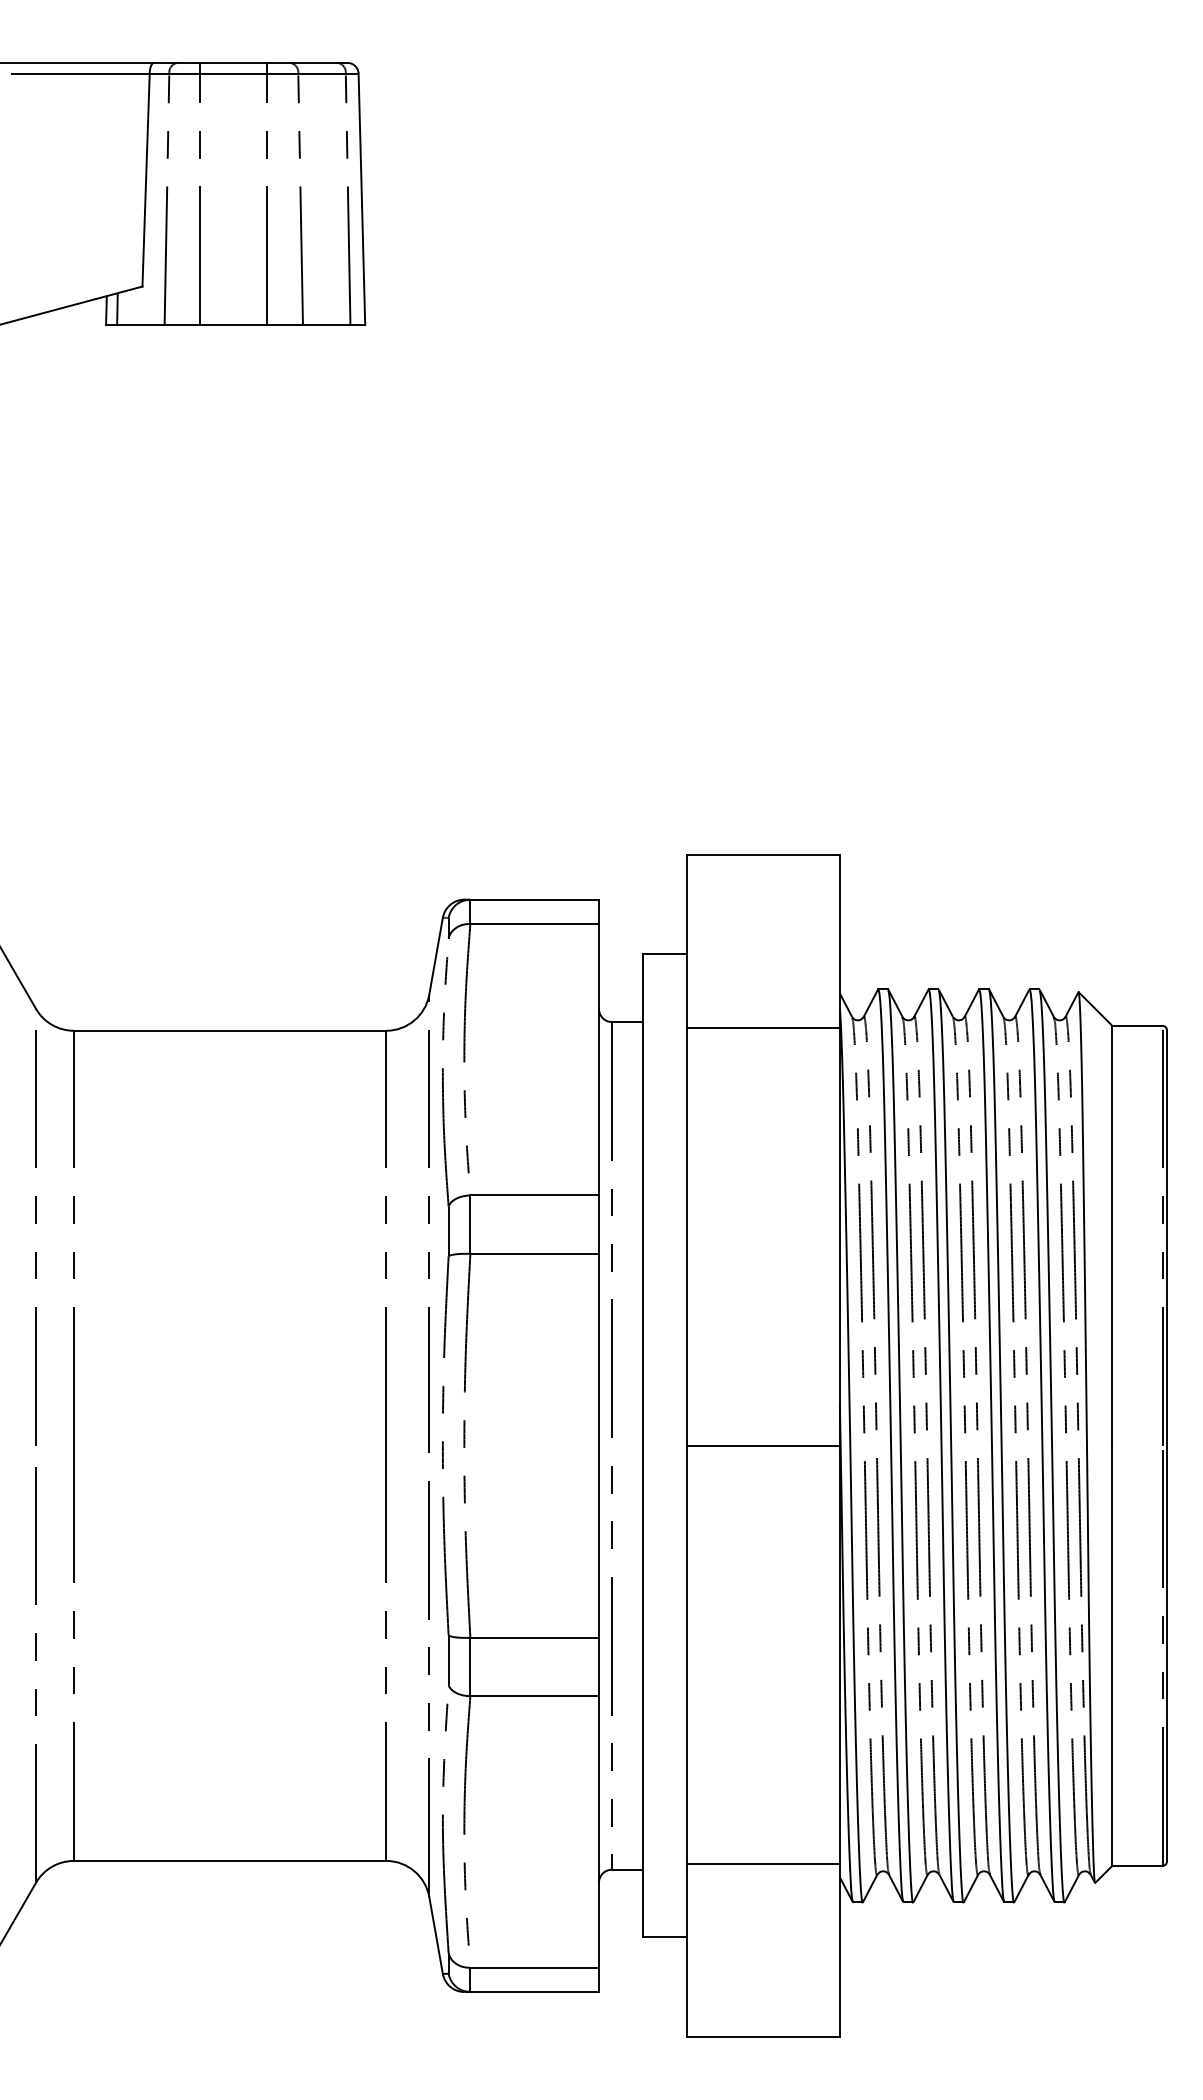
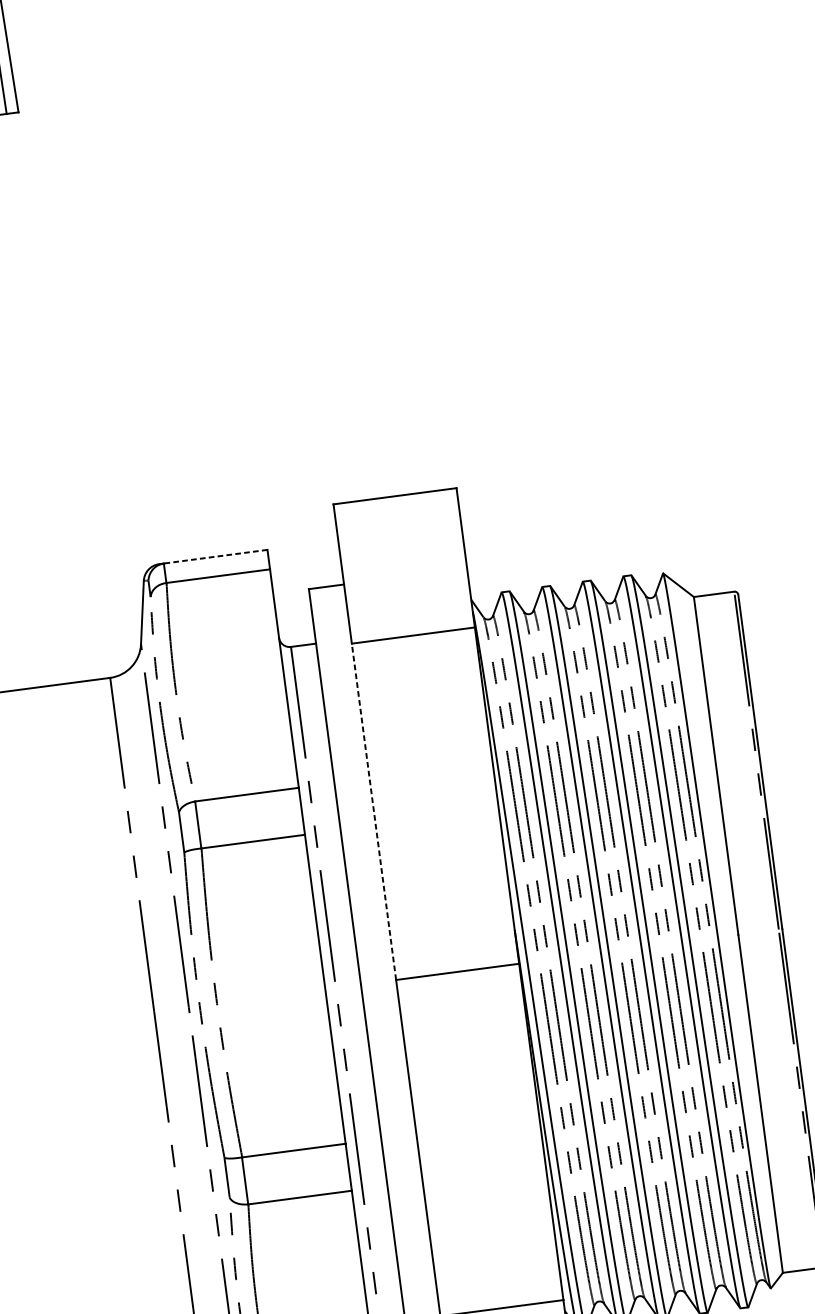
line: (534, 899) -> (215, 556), solid -> dashed
line: (686, 1236) -> (373, 811), solid -> dashed

